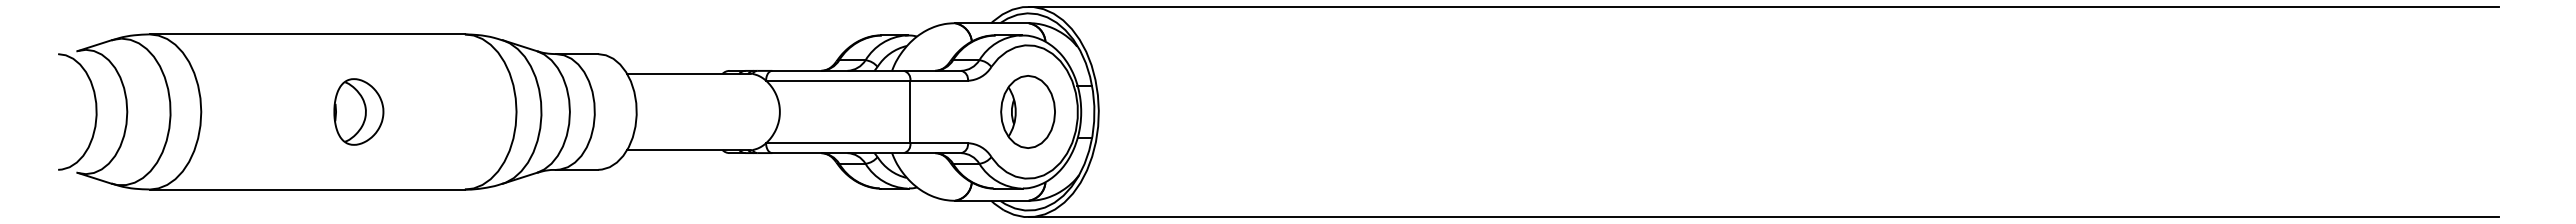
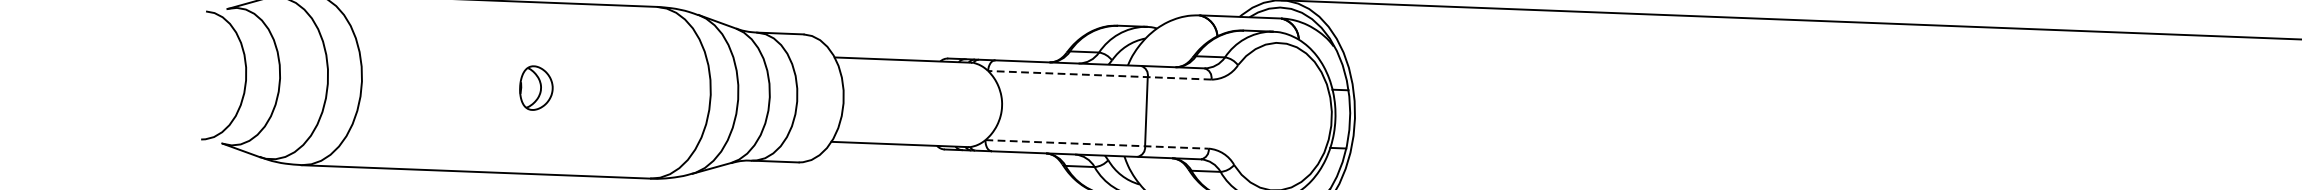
line: (866, 80) -> (1099, 74), solid -> dashed
part: (358, 111) -> (535, 87), size x0.6
part: (1027, 111) -> (1276, 116), removed
line: (866, 143) -> (1096, 144), solid -> dashed

